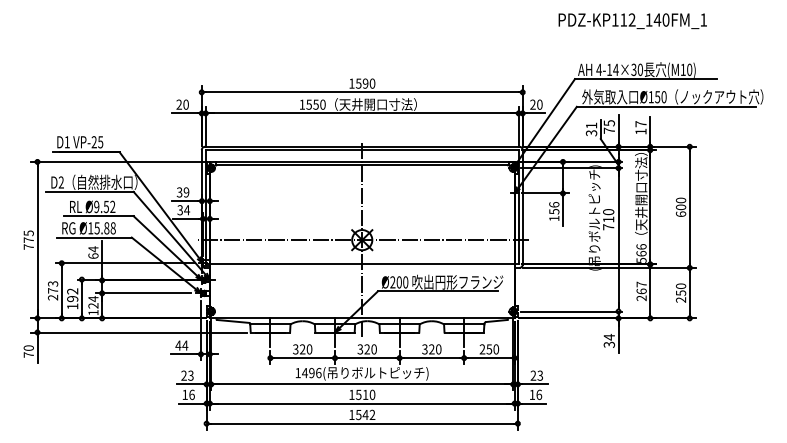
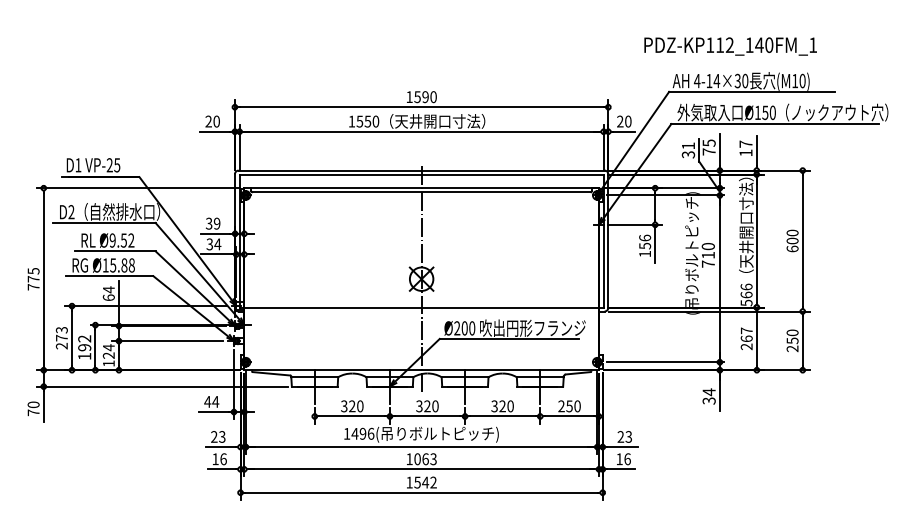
text: (632, 21) -> (730, 46), moved
line: (361, 240) -> (420, 279), removed
text: (365, 394) -> (425, 458), 1510 -> 1063

